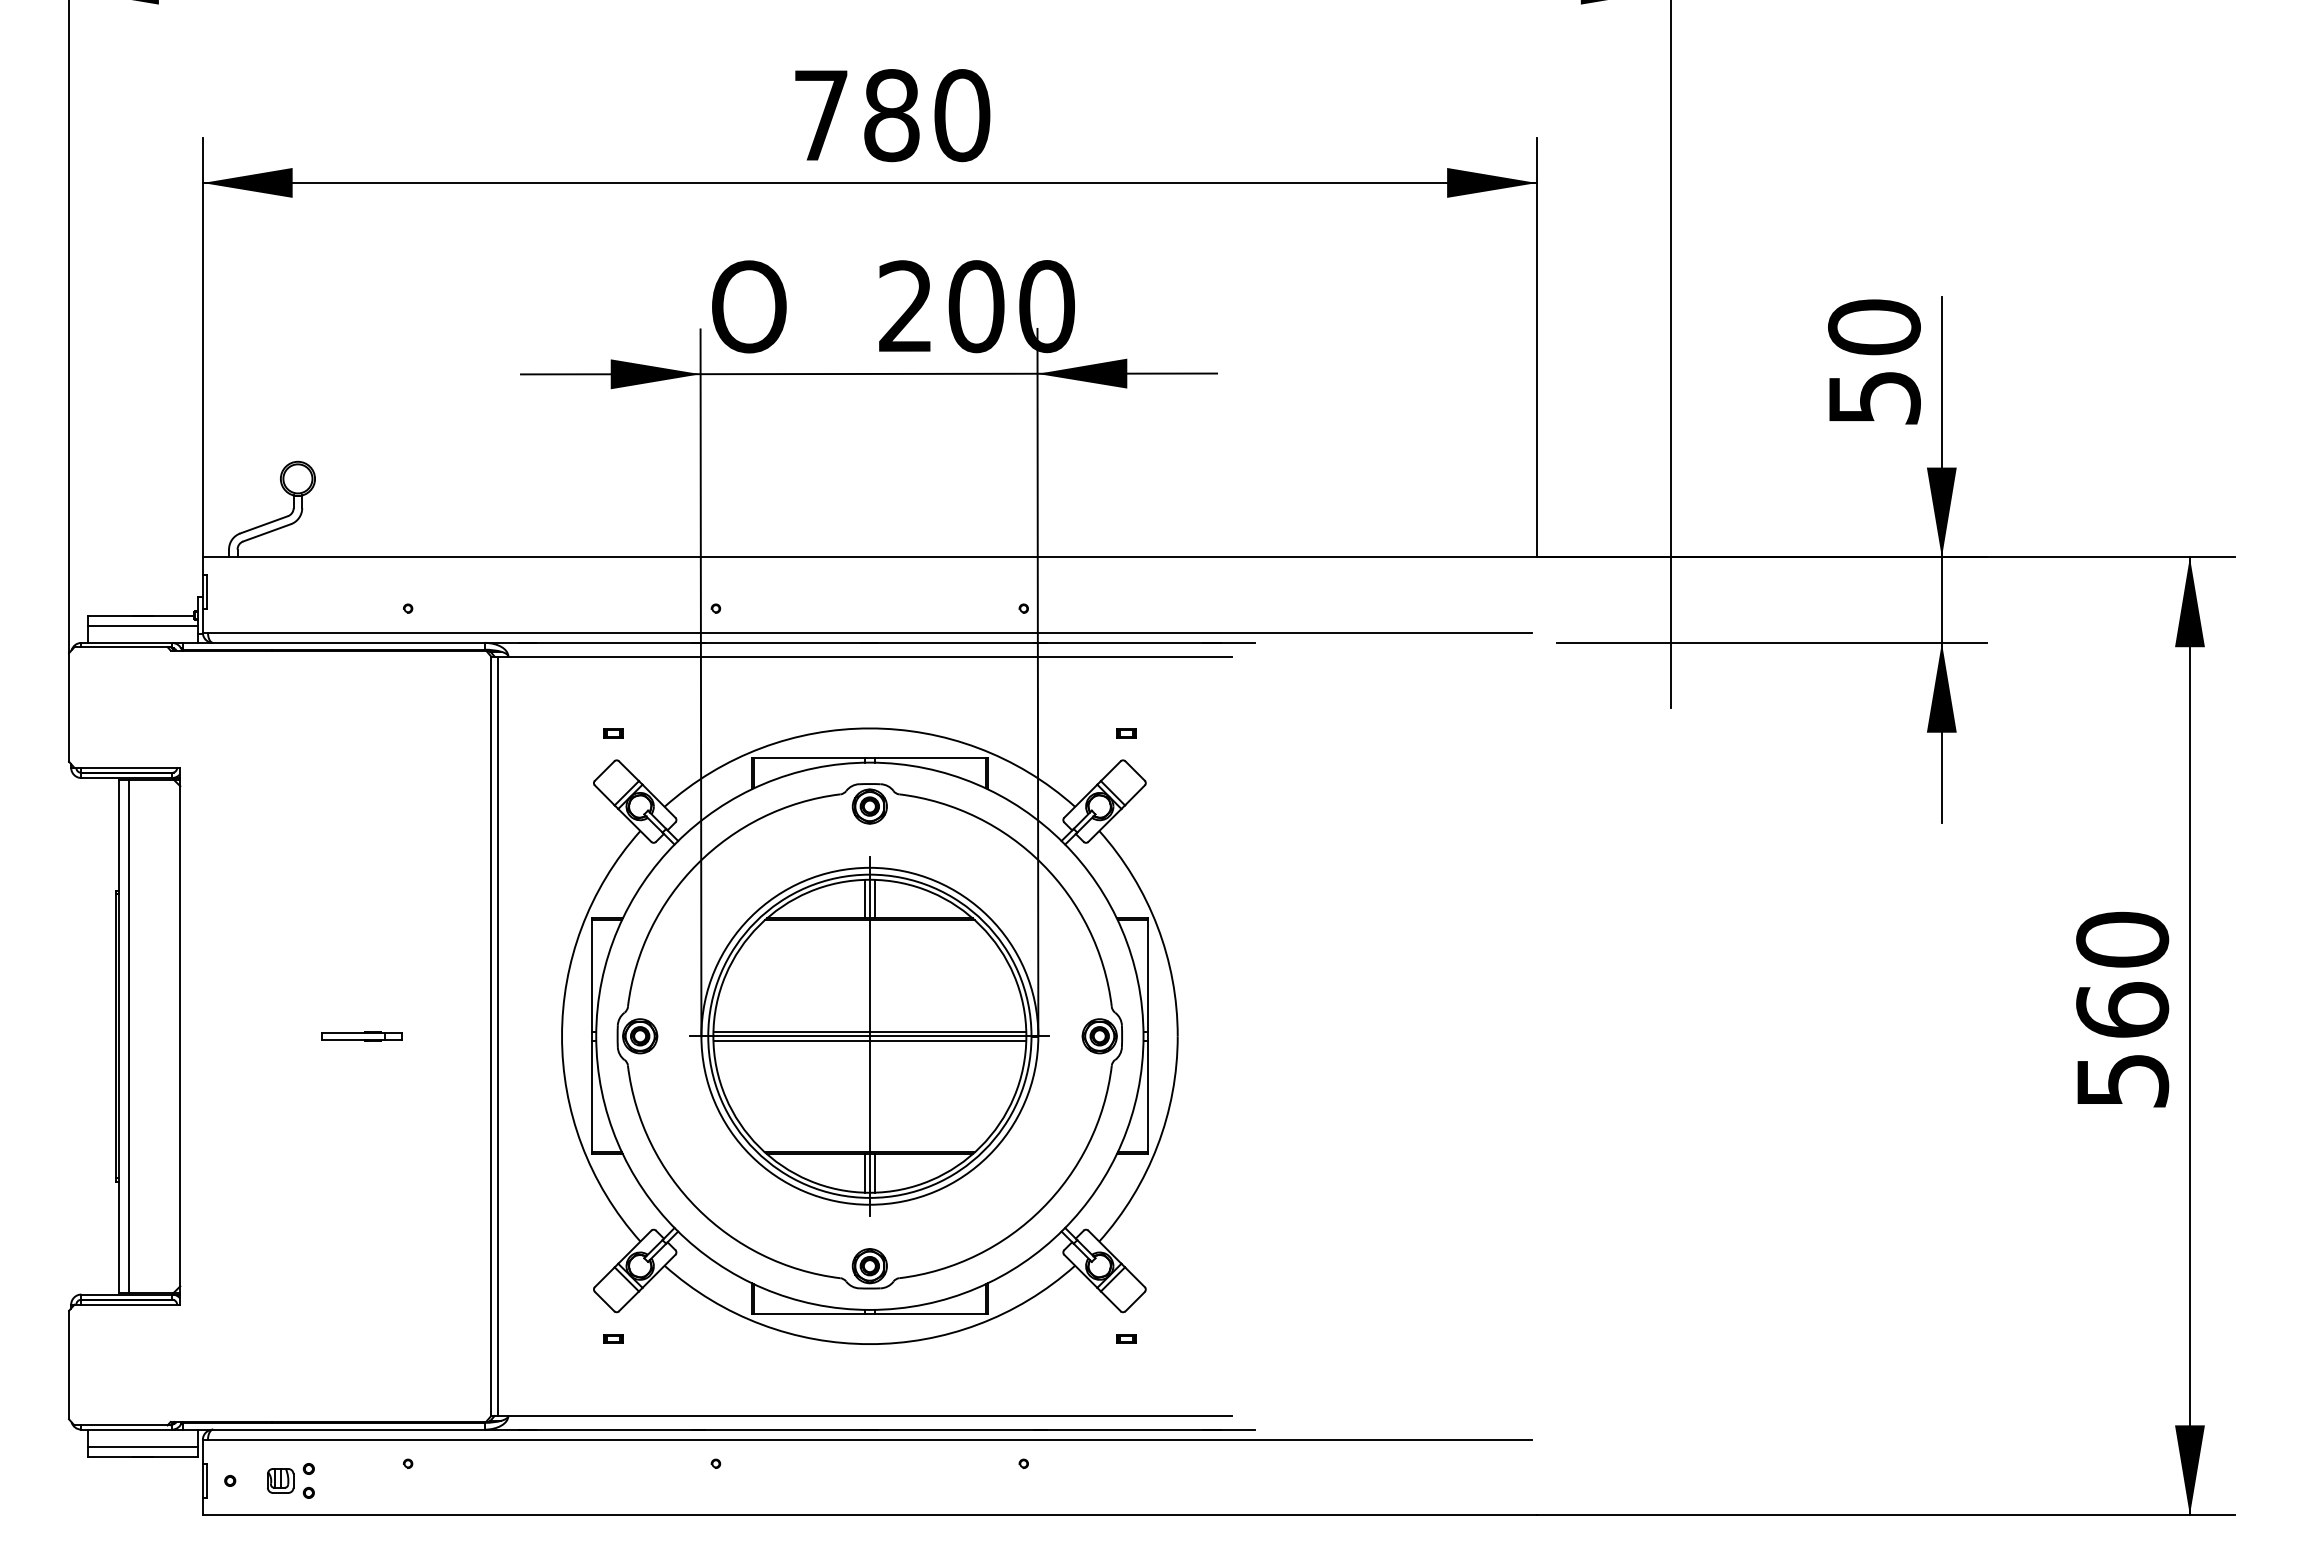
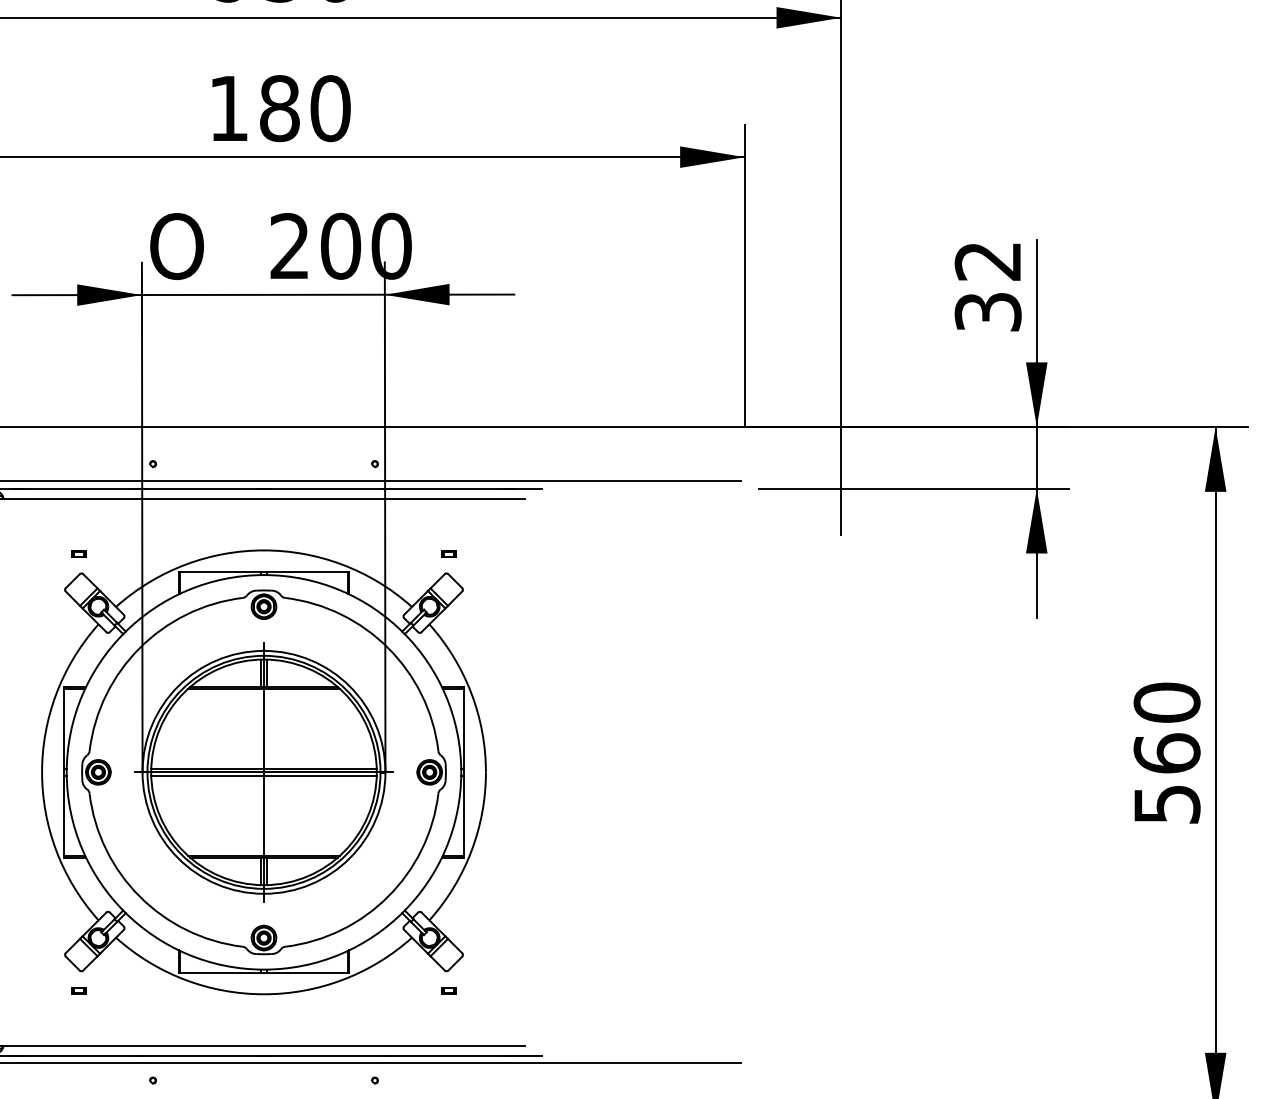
text: (821, 115) -> (229, 108), 780 -> 180
text: (1874, 361) -> (988, 285), 50 -> 32

